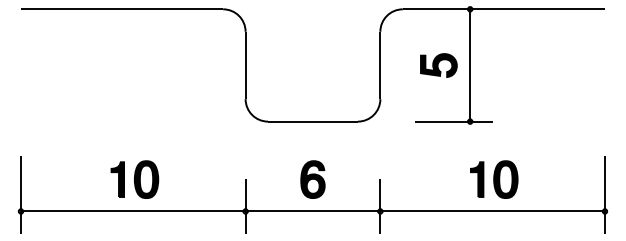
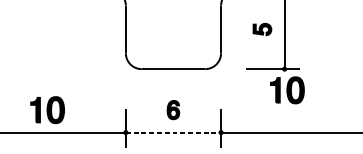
part: (438, 65) -> (262, 29), size x0.7
part: (312, 179) -> (173, 110), size x0.7
part: (494, 179) -> (287, 90), moved
line: (313, 211) -> (173, 132), solid -> dashed

